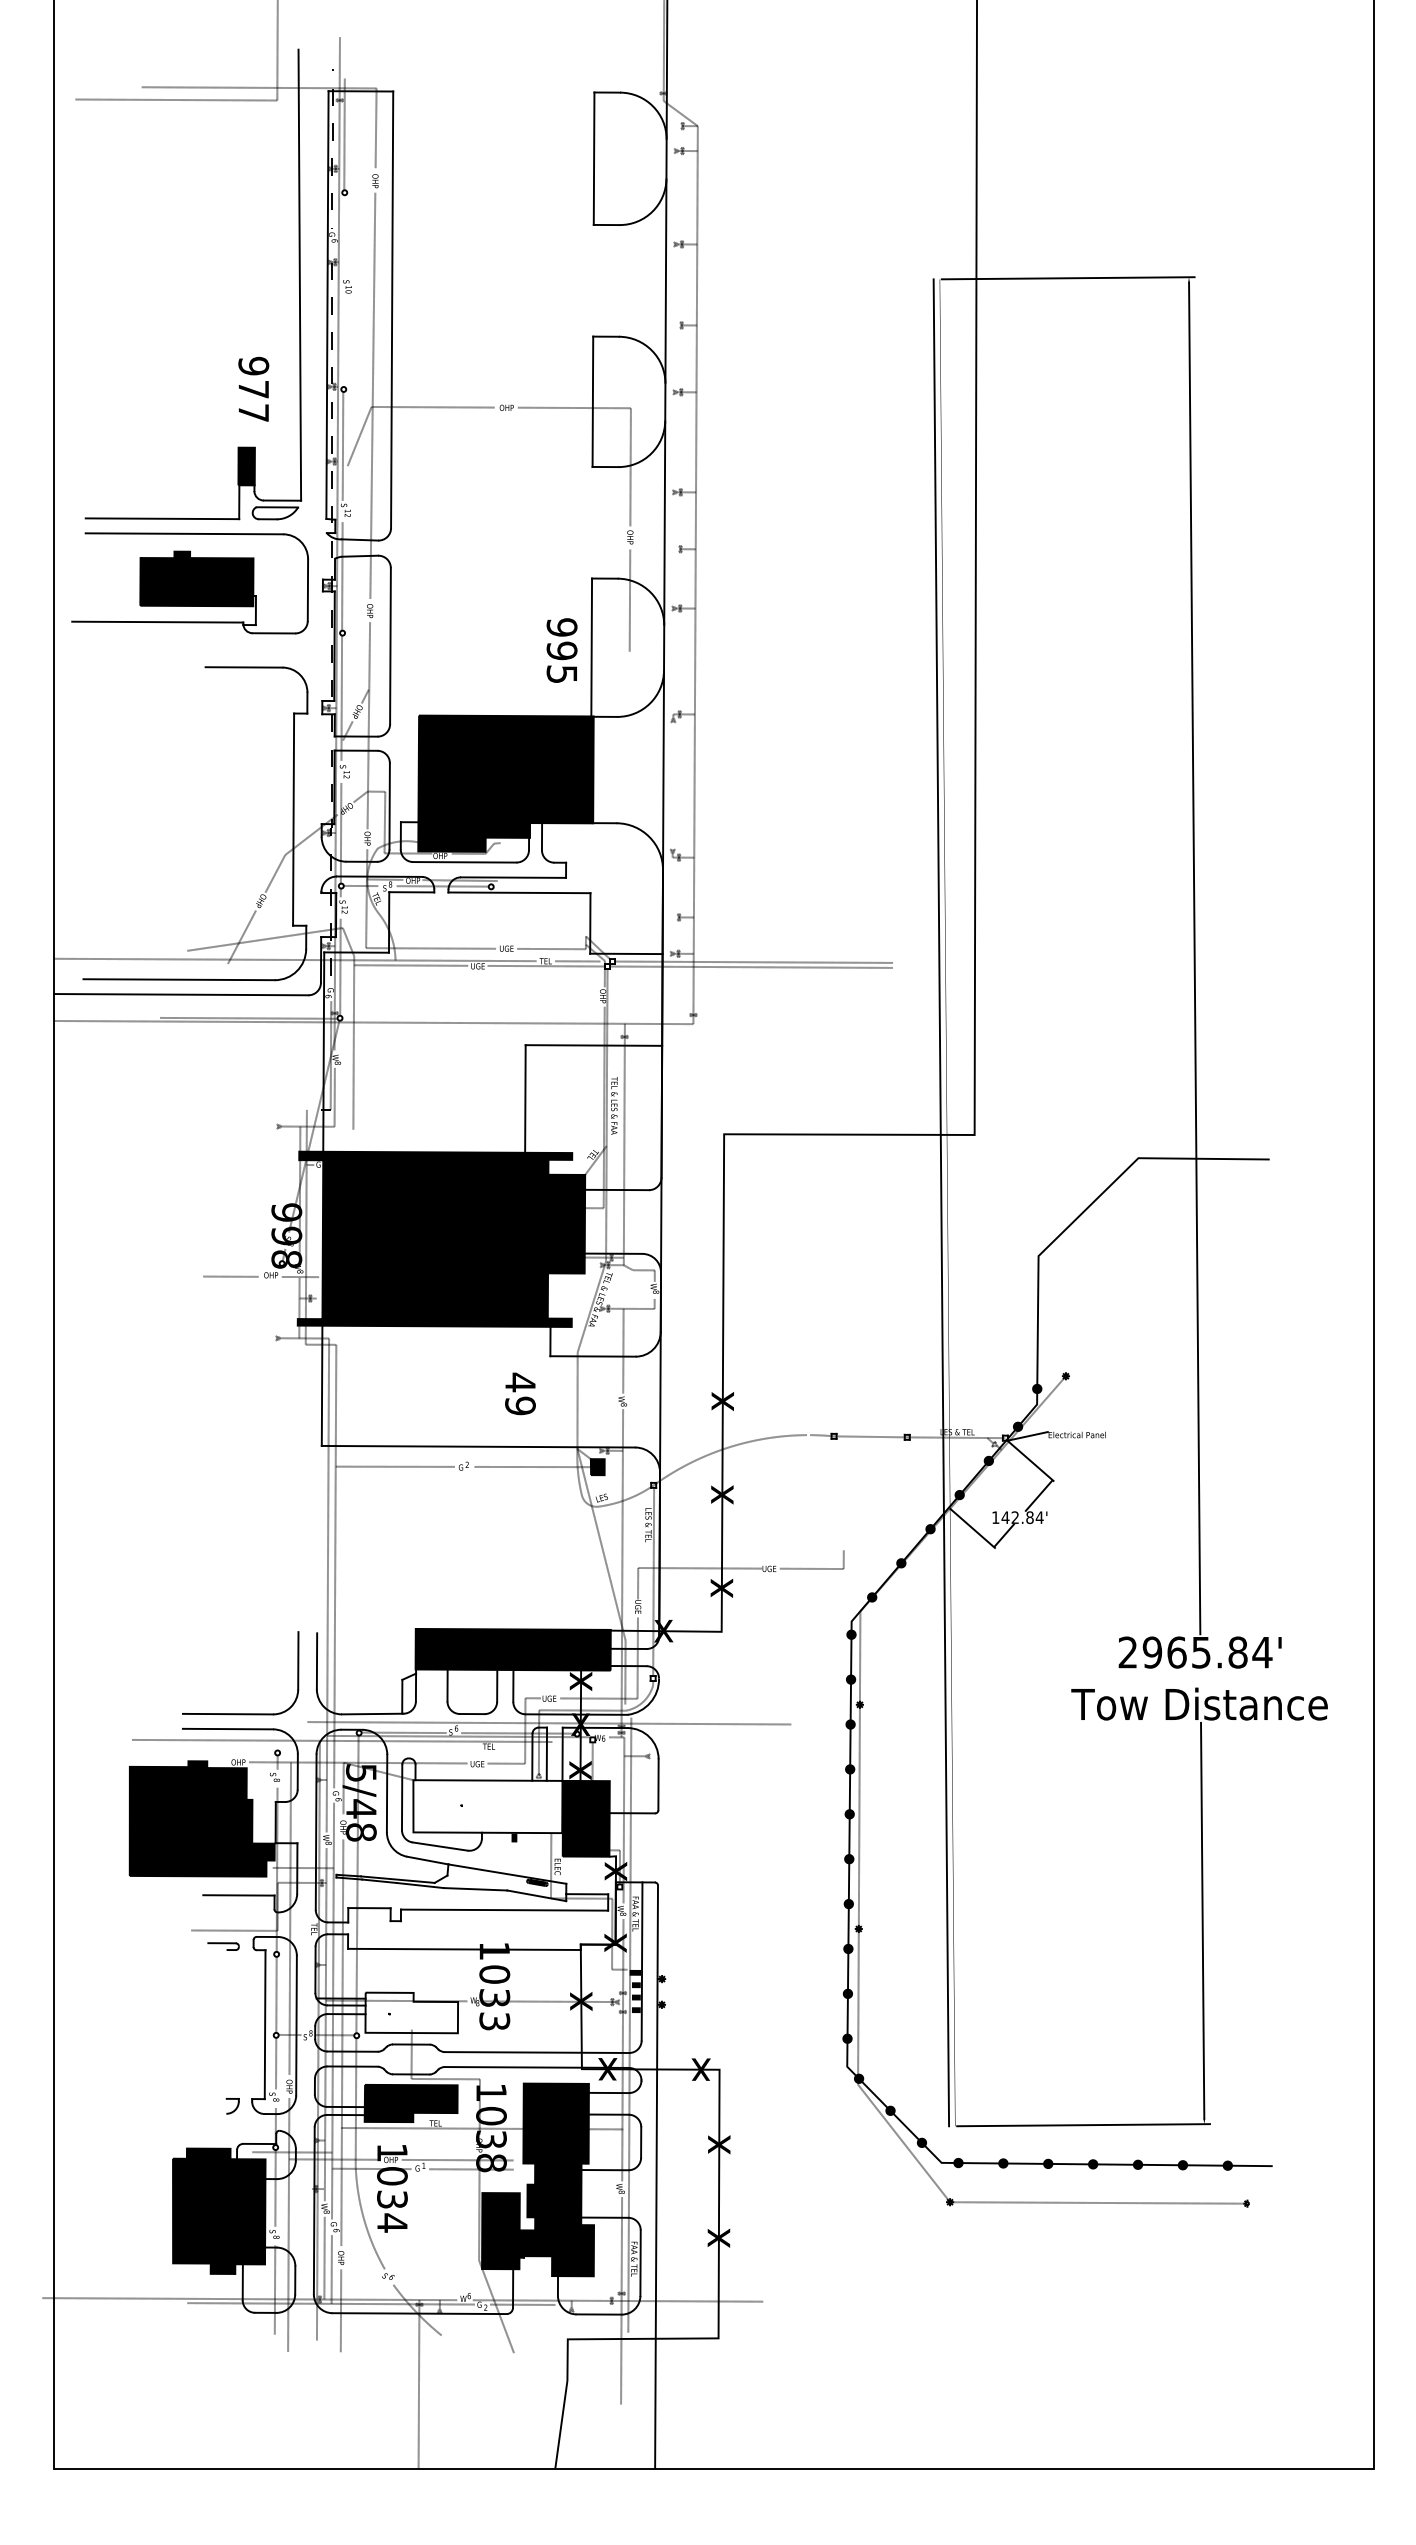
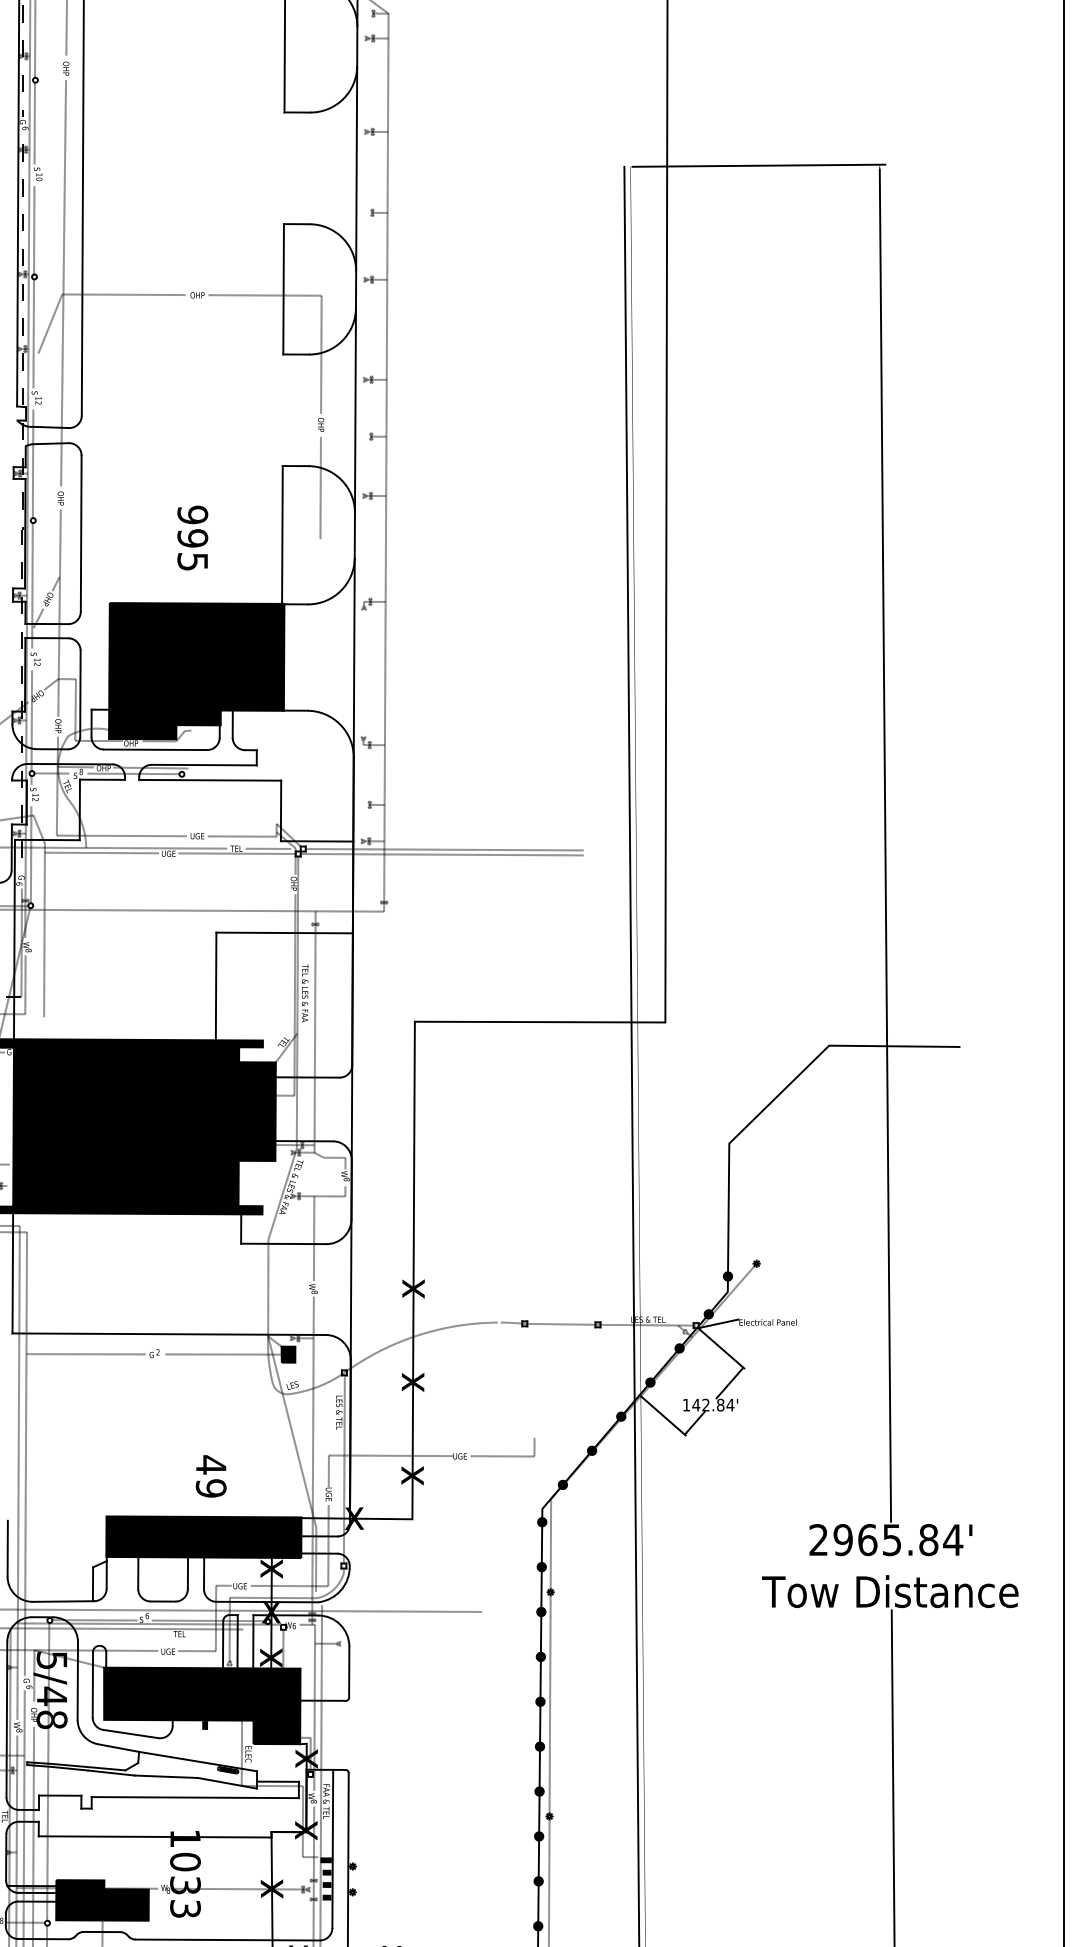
line: (343, 235) -> (34, 122), added
line: (343, 342) -> (34, 229), added
text: (561, 650) -> (192, 537), moved
text: (520, 1393) -> (211, 1475), moved
fill: (487, 1806) -> (178, 1693), added
fill: (411, 2012) -> (102, 1899), added

